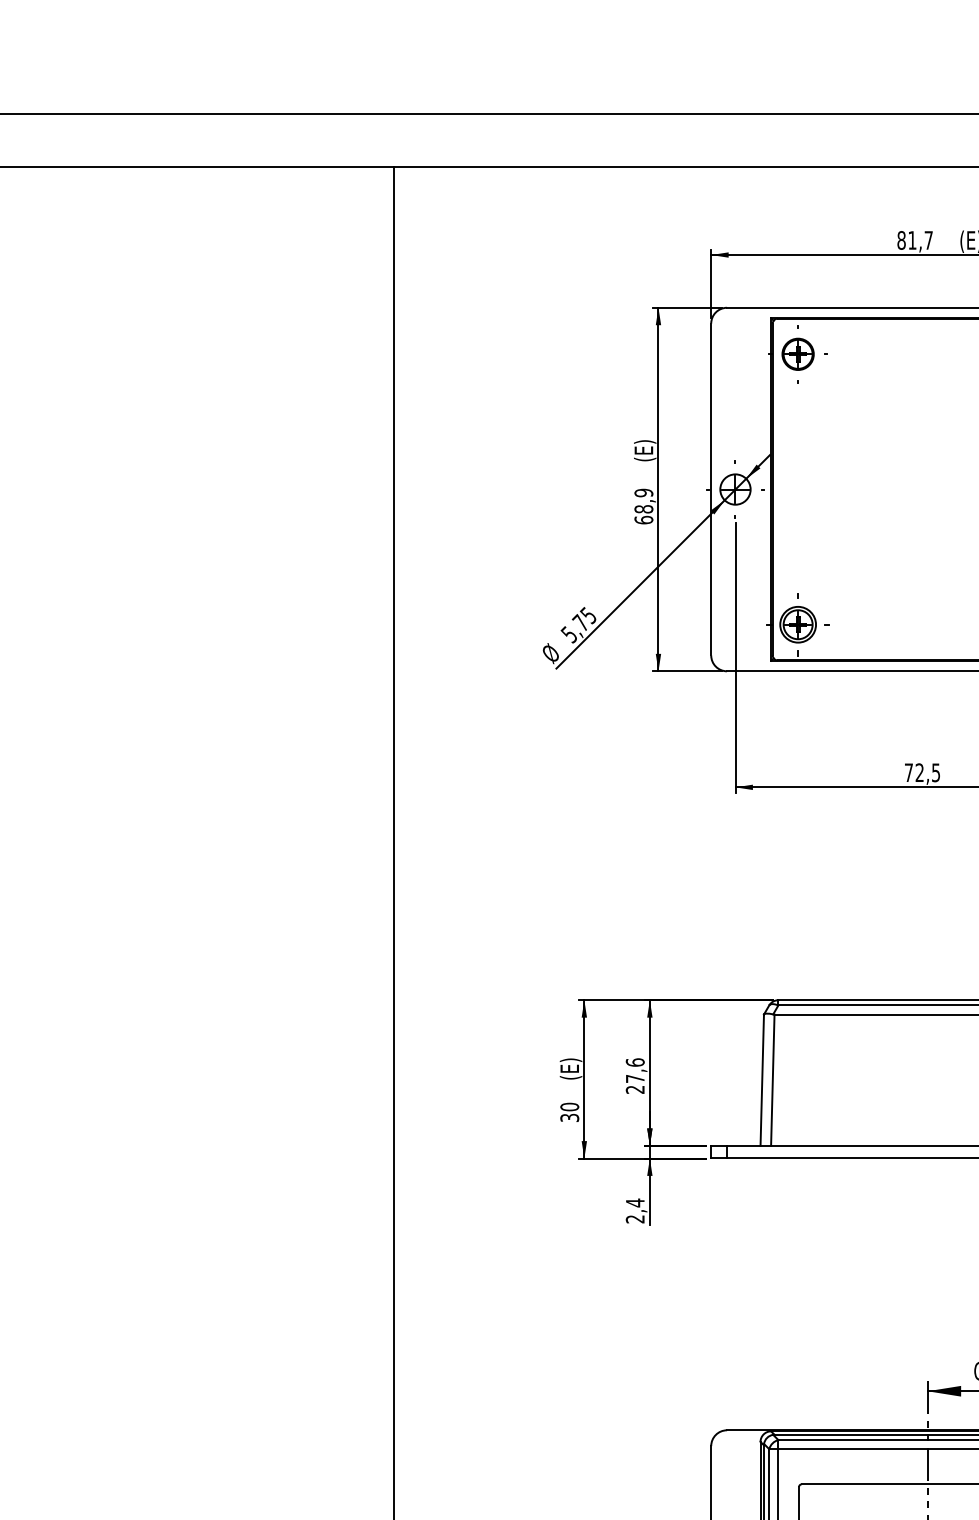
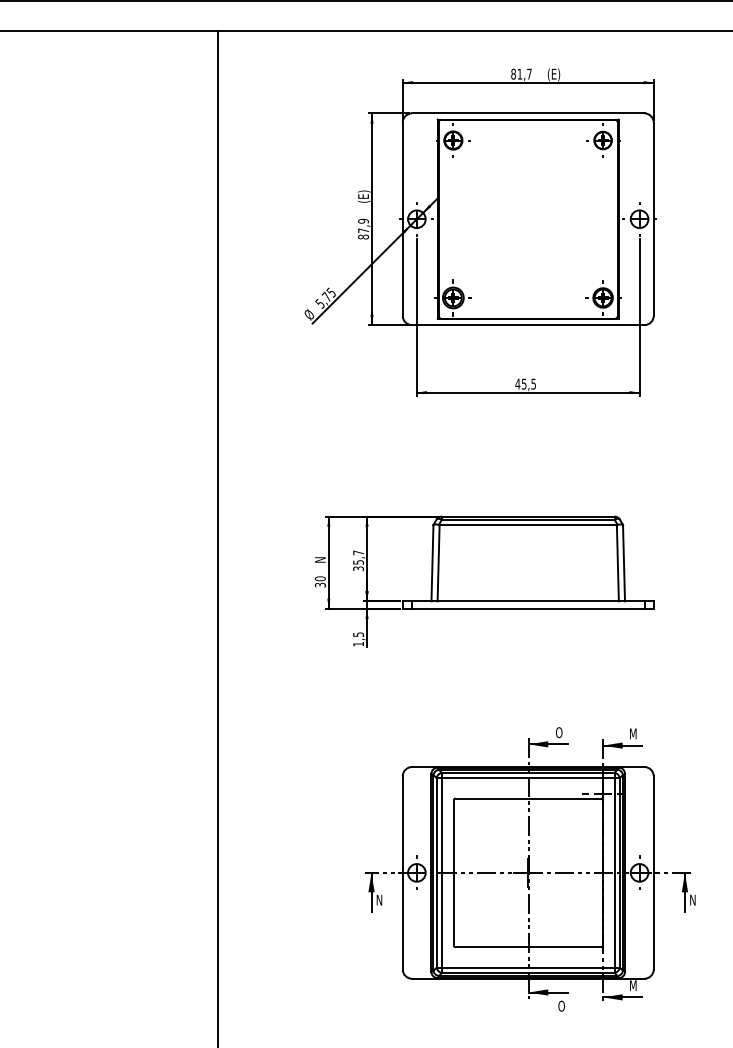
text: (643, 514) -> (363, 233), 68,9 -> 87,9
text: (913, 771) -> (520, 383), 72,5 -> 45,5
text: (569, 1068) -> (320, 556), (E) -> N
text: (635, 1075) -> (358, 560), 27,6 -> 35,7
text: (635, 1211) -> (358, 639), 2,4 -> 1,5

